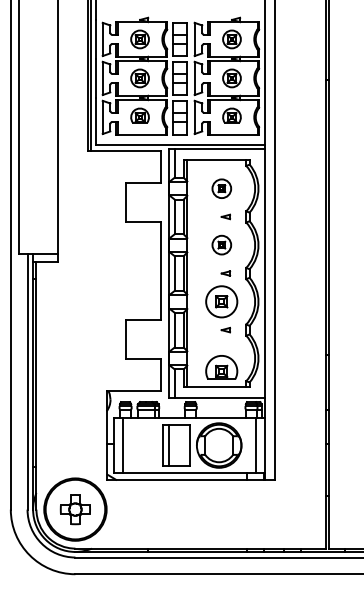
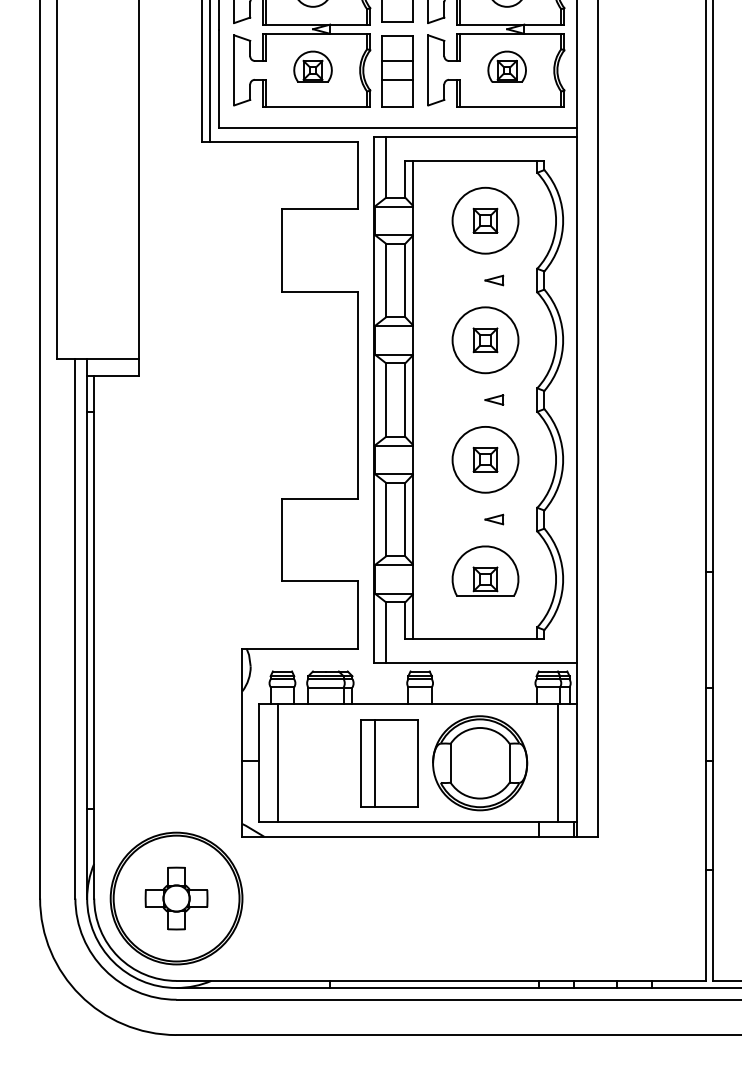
part: (221, 188) -> (485, 220), size x1.67
part: (221, 244) -> (485, 338), size x1.67
part: (221, 367) -> (485, 571), moved

